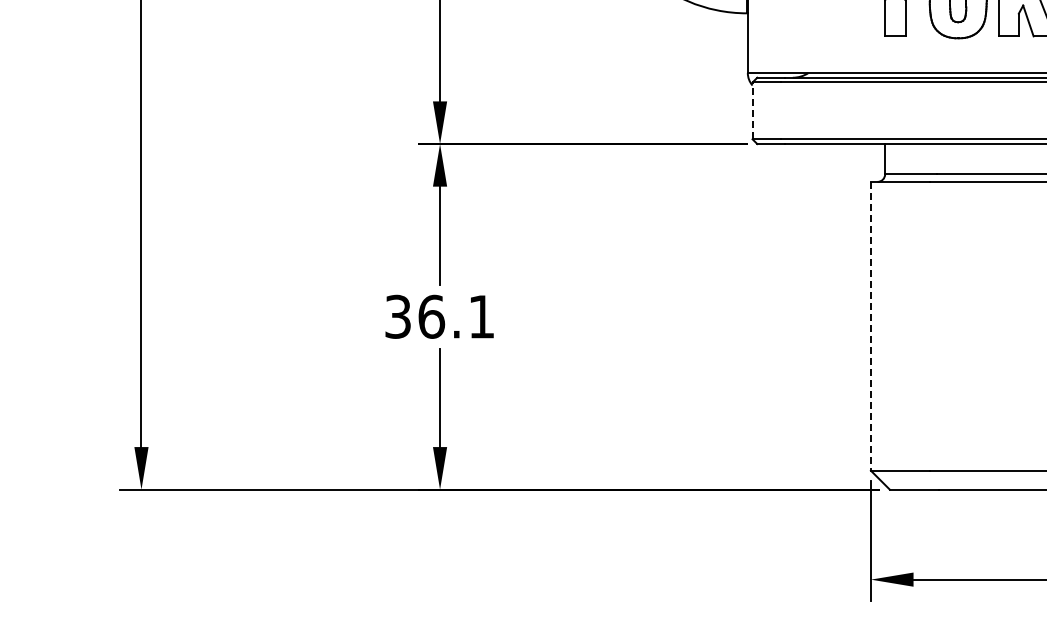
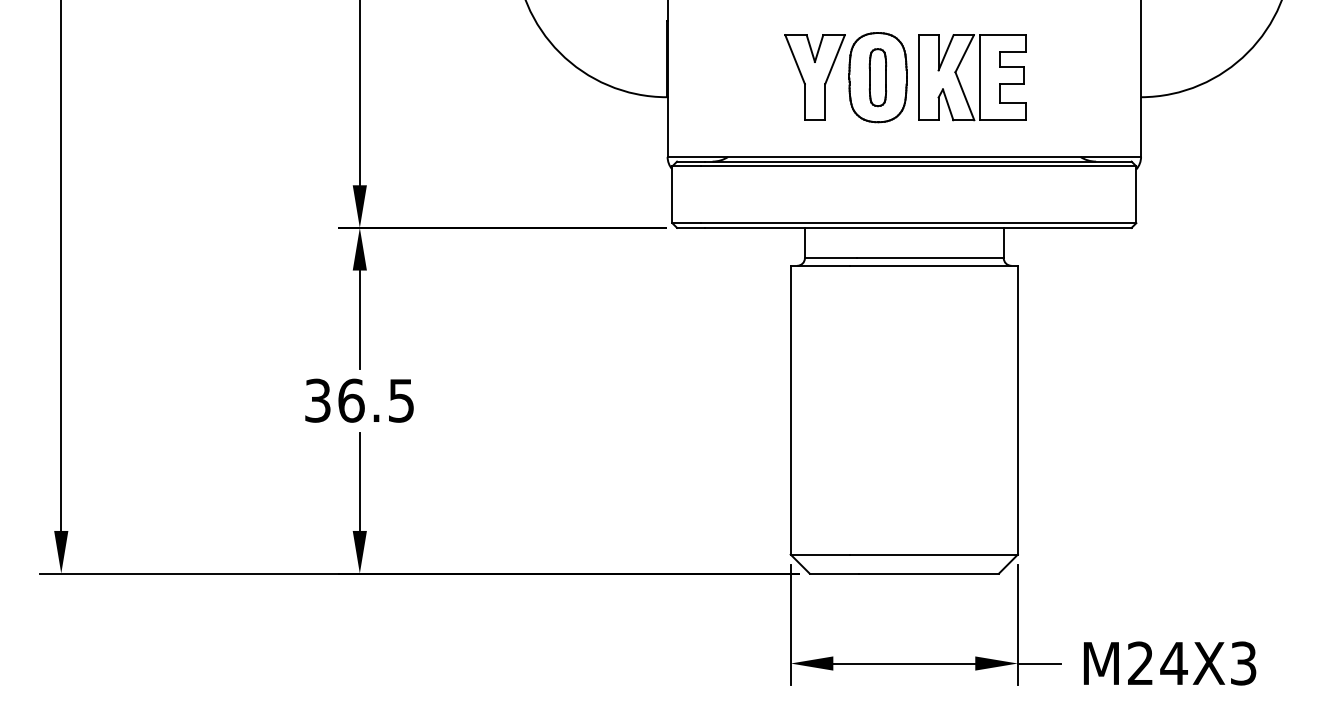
line: (752, 110) -> (672, 194), dashed -> solid
text: (481, 316) -> (401, 400), 36.1 -> 36.5
line: (870, 326) -> (790, 410), dashed -> solid

